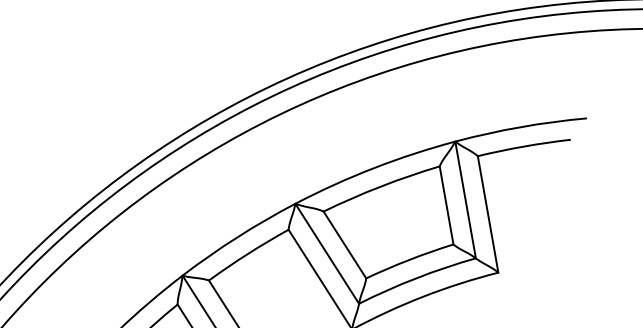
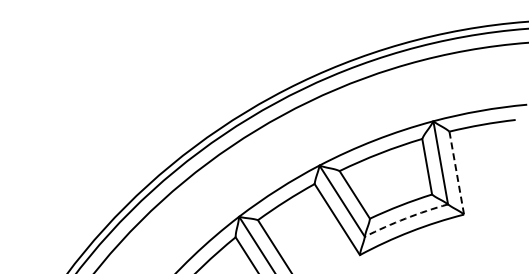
line: (487, 214) -> (456, 173), solid -> dashed
arc: (416, 278) -> (405, 218), solid -> dashed

